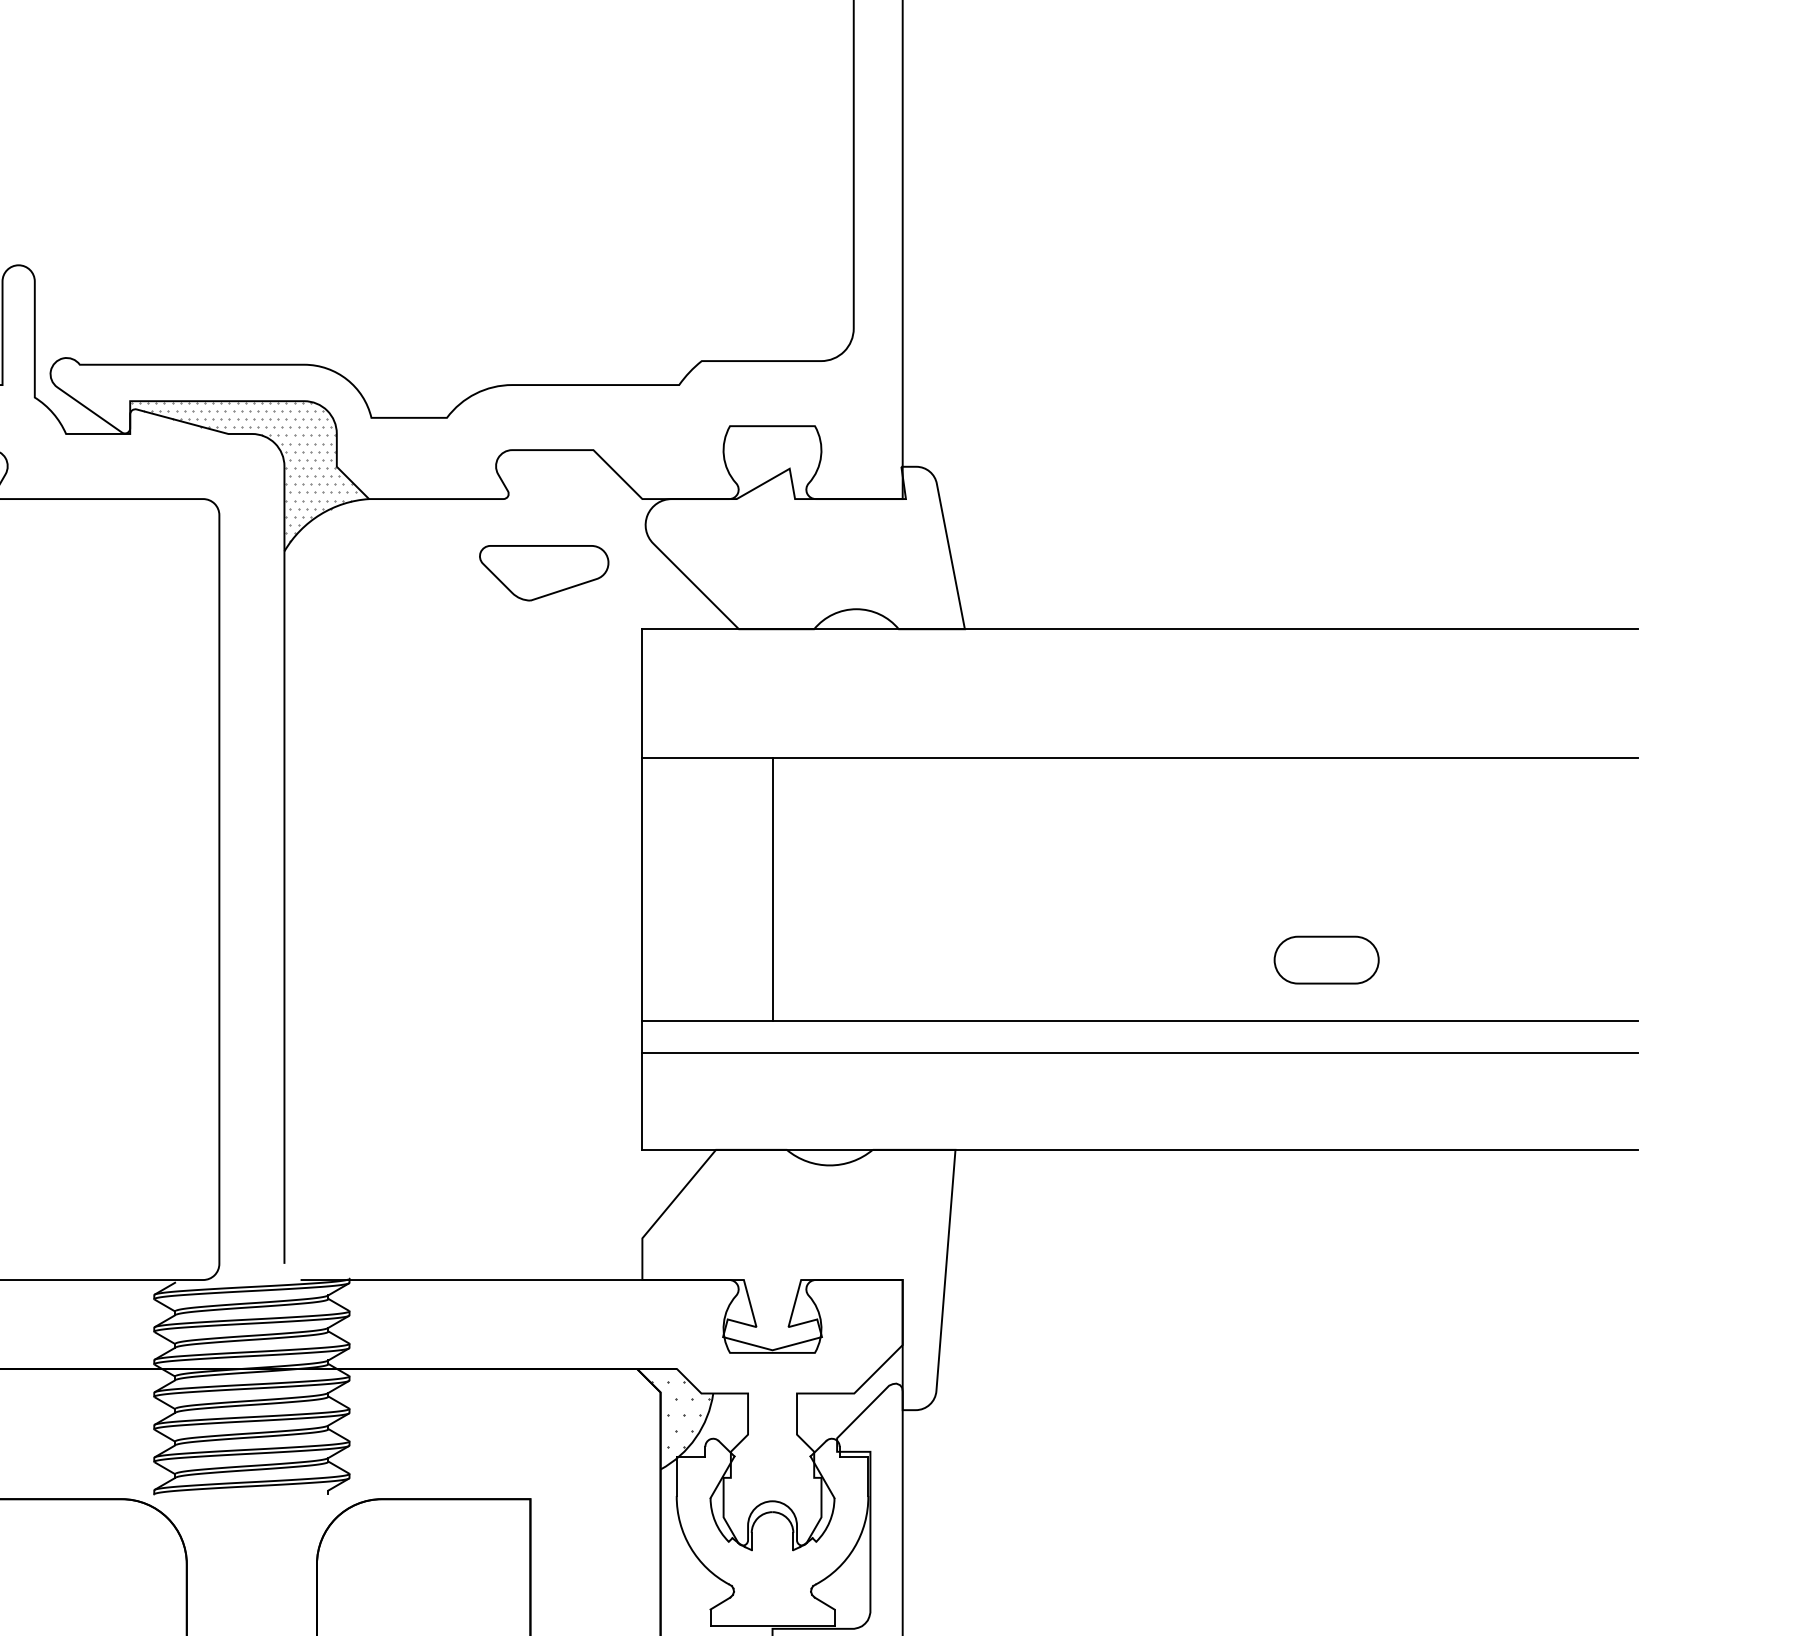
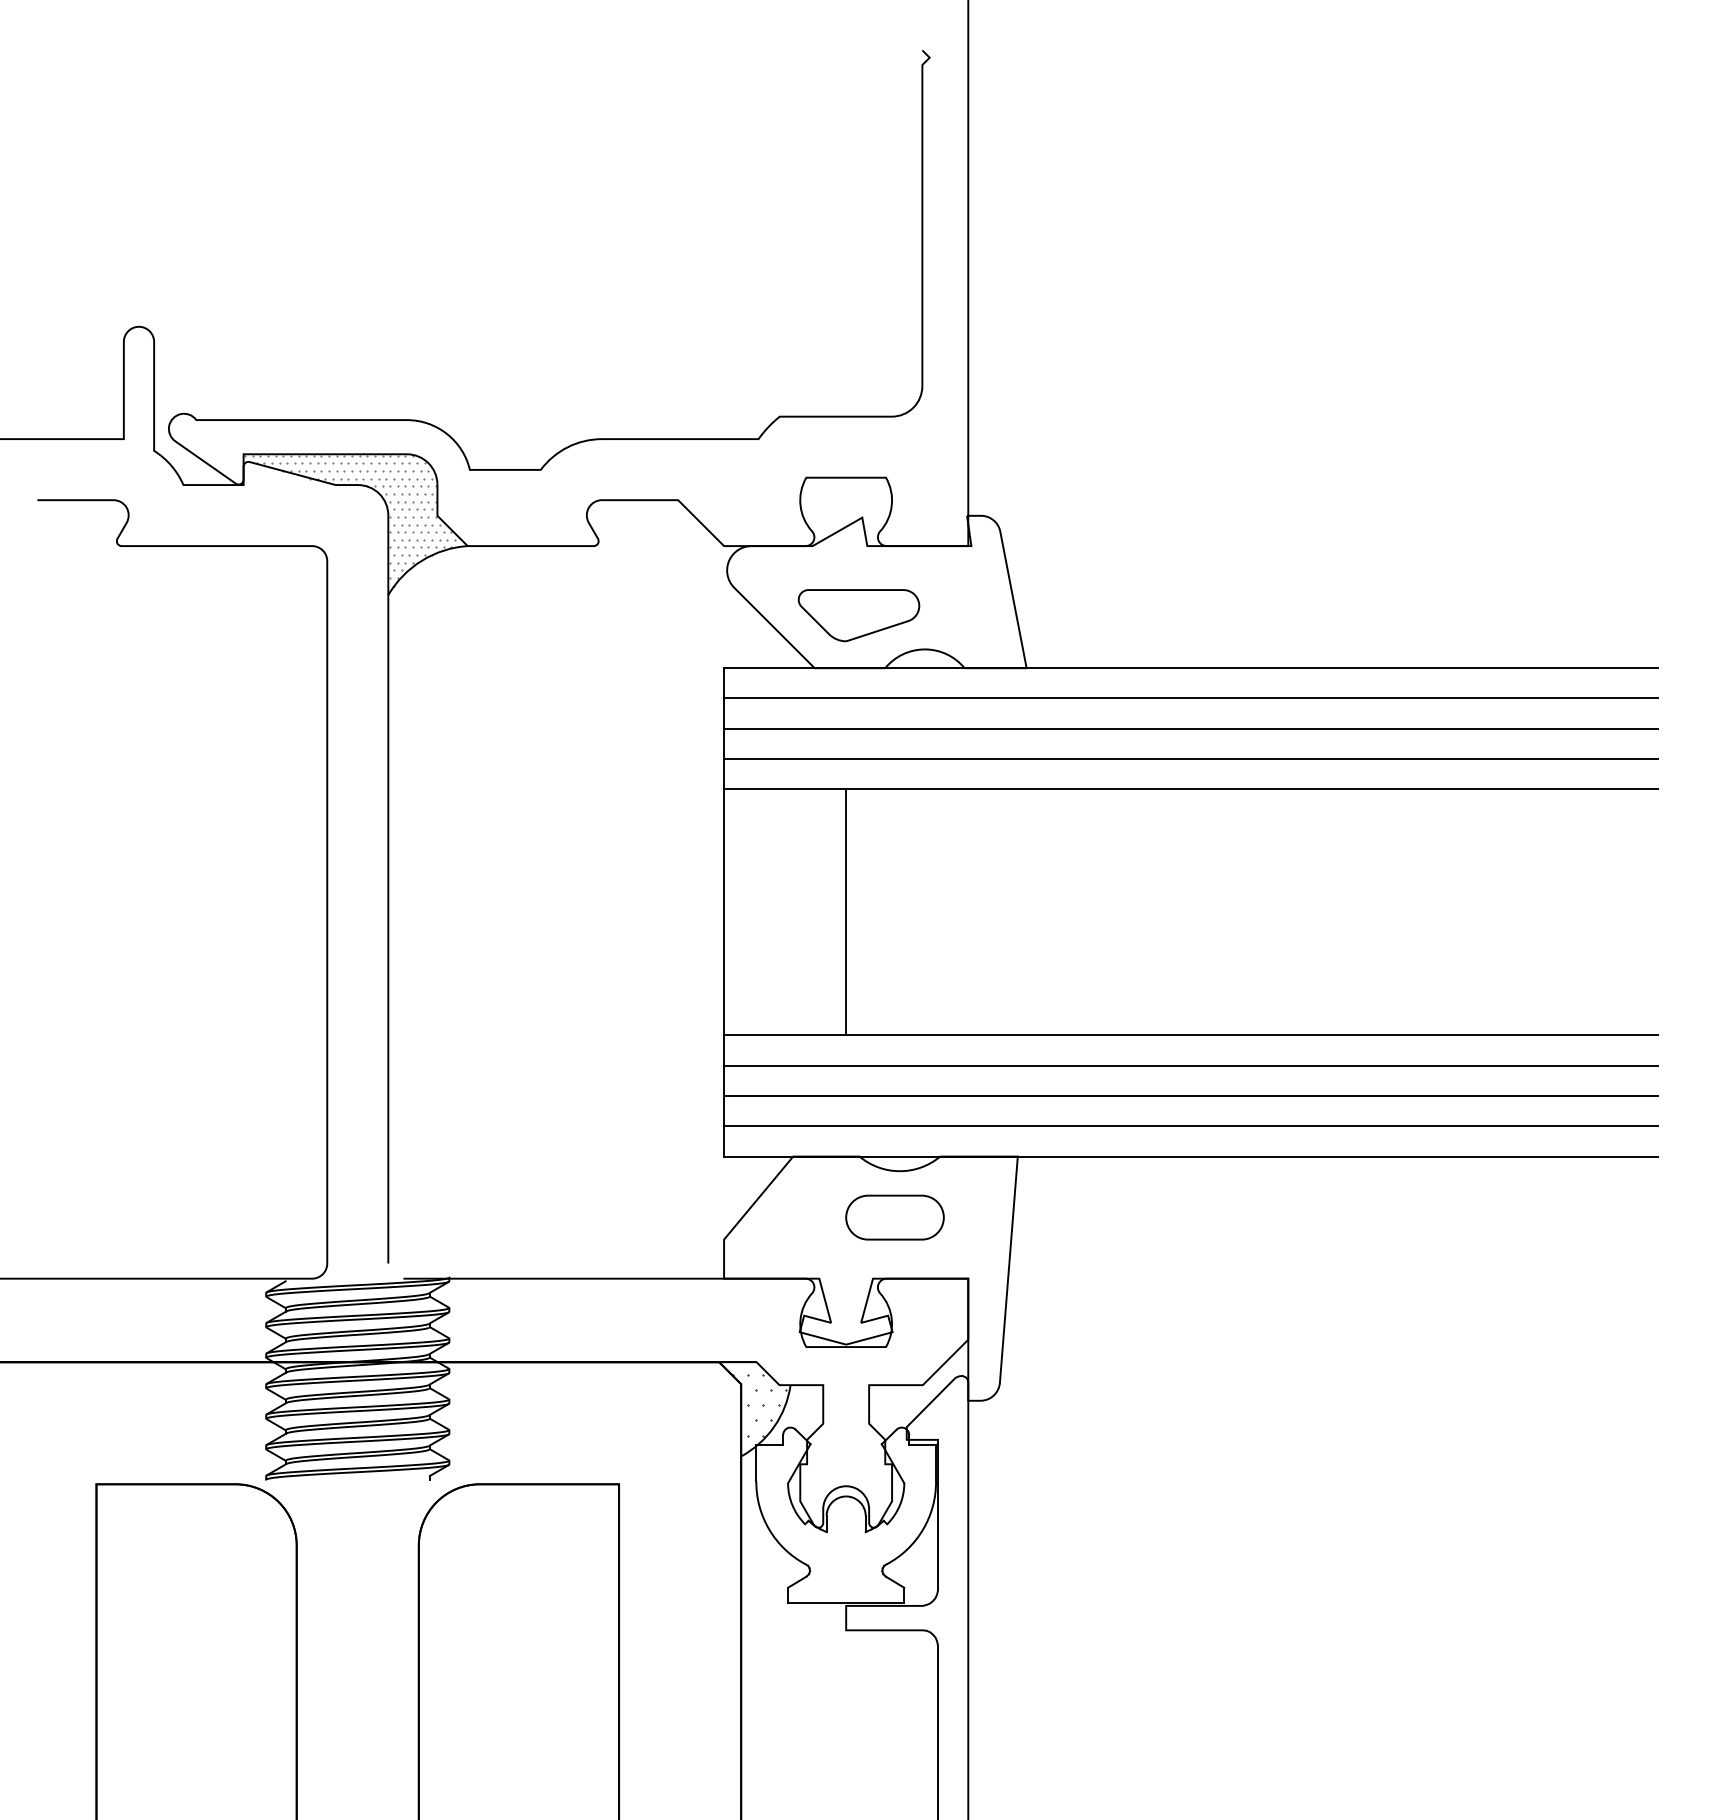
part: (543, 573) -> (858, 615), moved
line: (1140, 661) -> (1191, 698), added
line: (1140, 693) -> (1191, 728), added
line: (1140, 726) -> (1191, 759), added
part: (1326, 960) -> (894, 1217), moved
line: (1140, 1085) -> (1191, 1096), added
line: (1140, 1117) -> (1191, 1126), added

